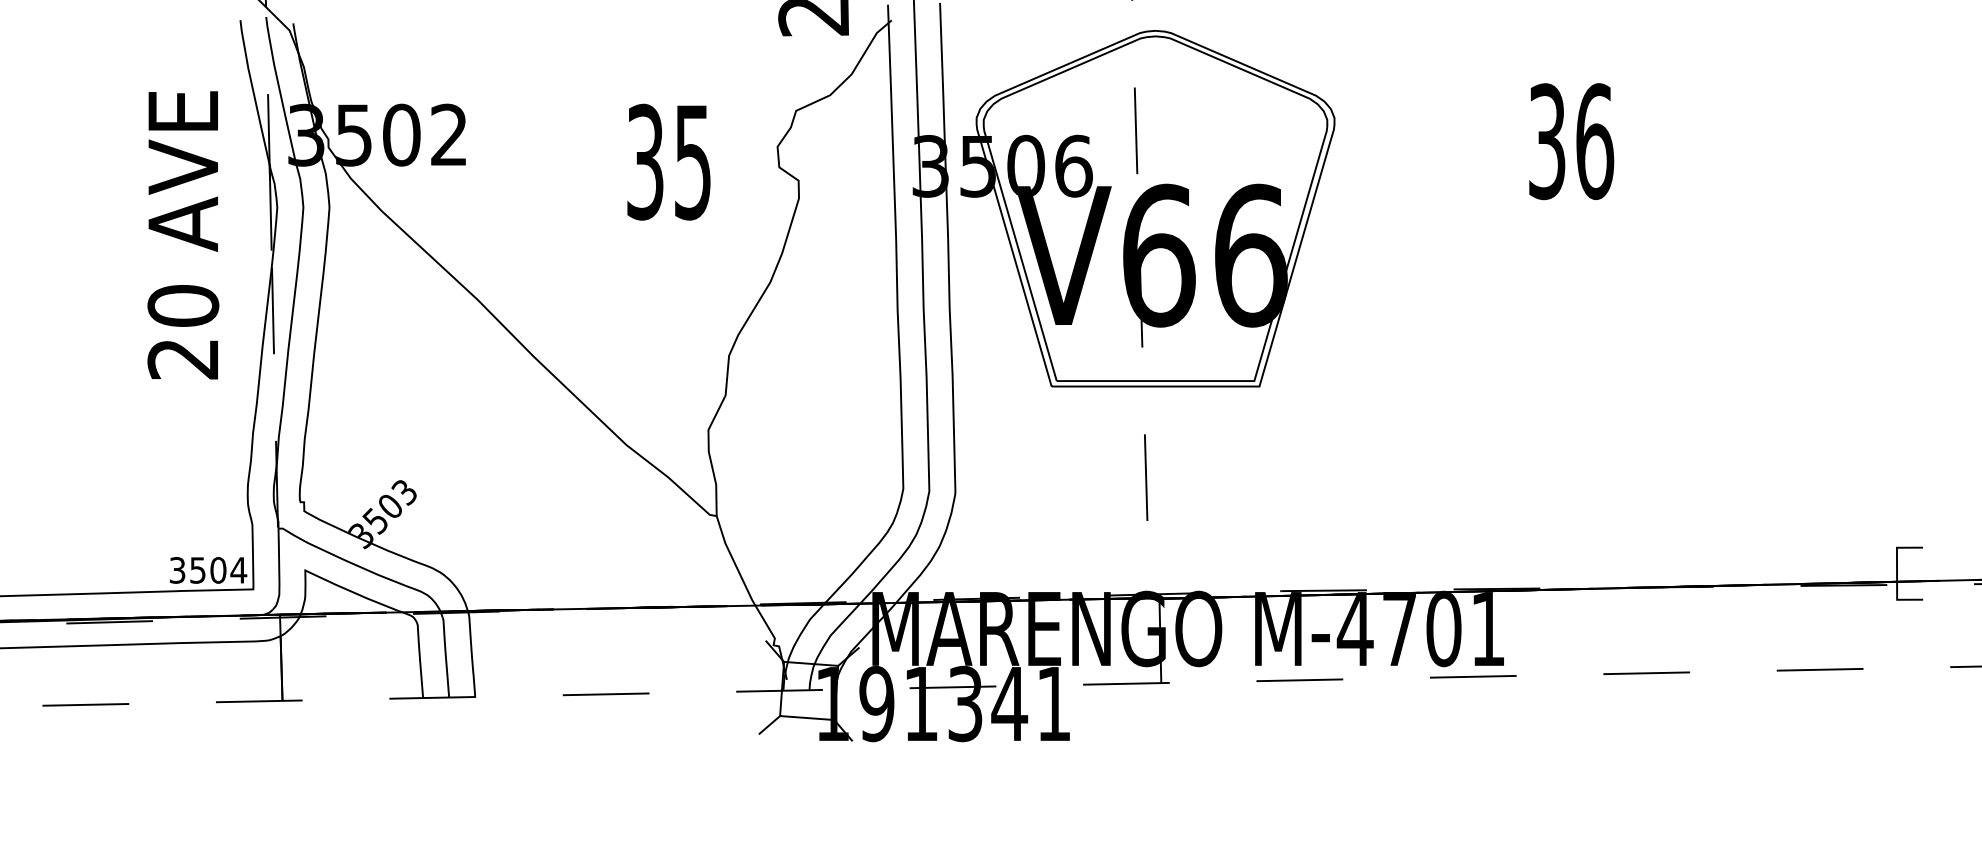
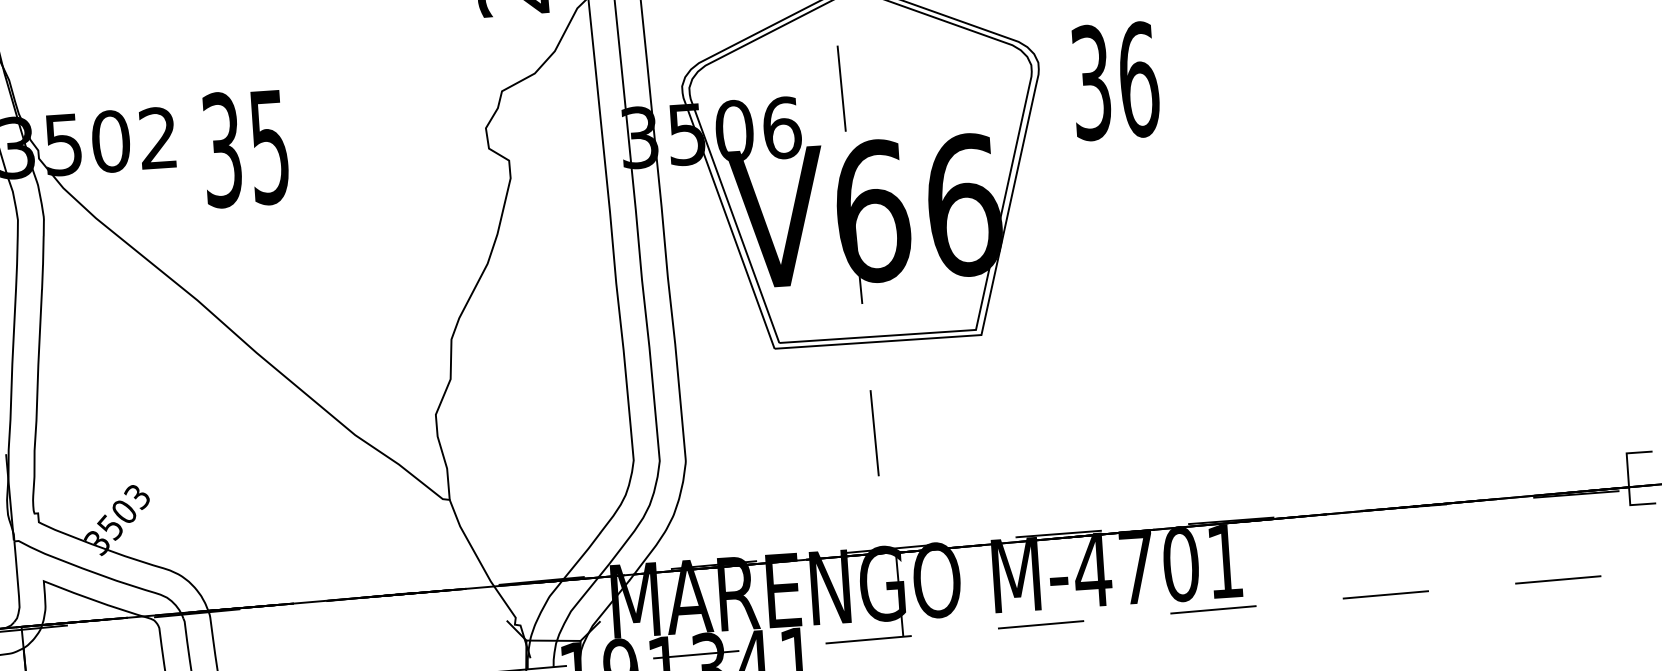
text: (1571, 141) -> (1115, 81), moved
text: (668, 161) -> (245, 147), moved

